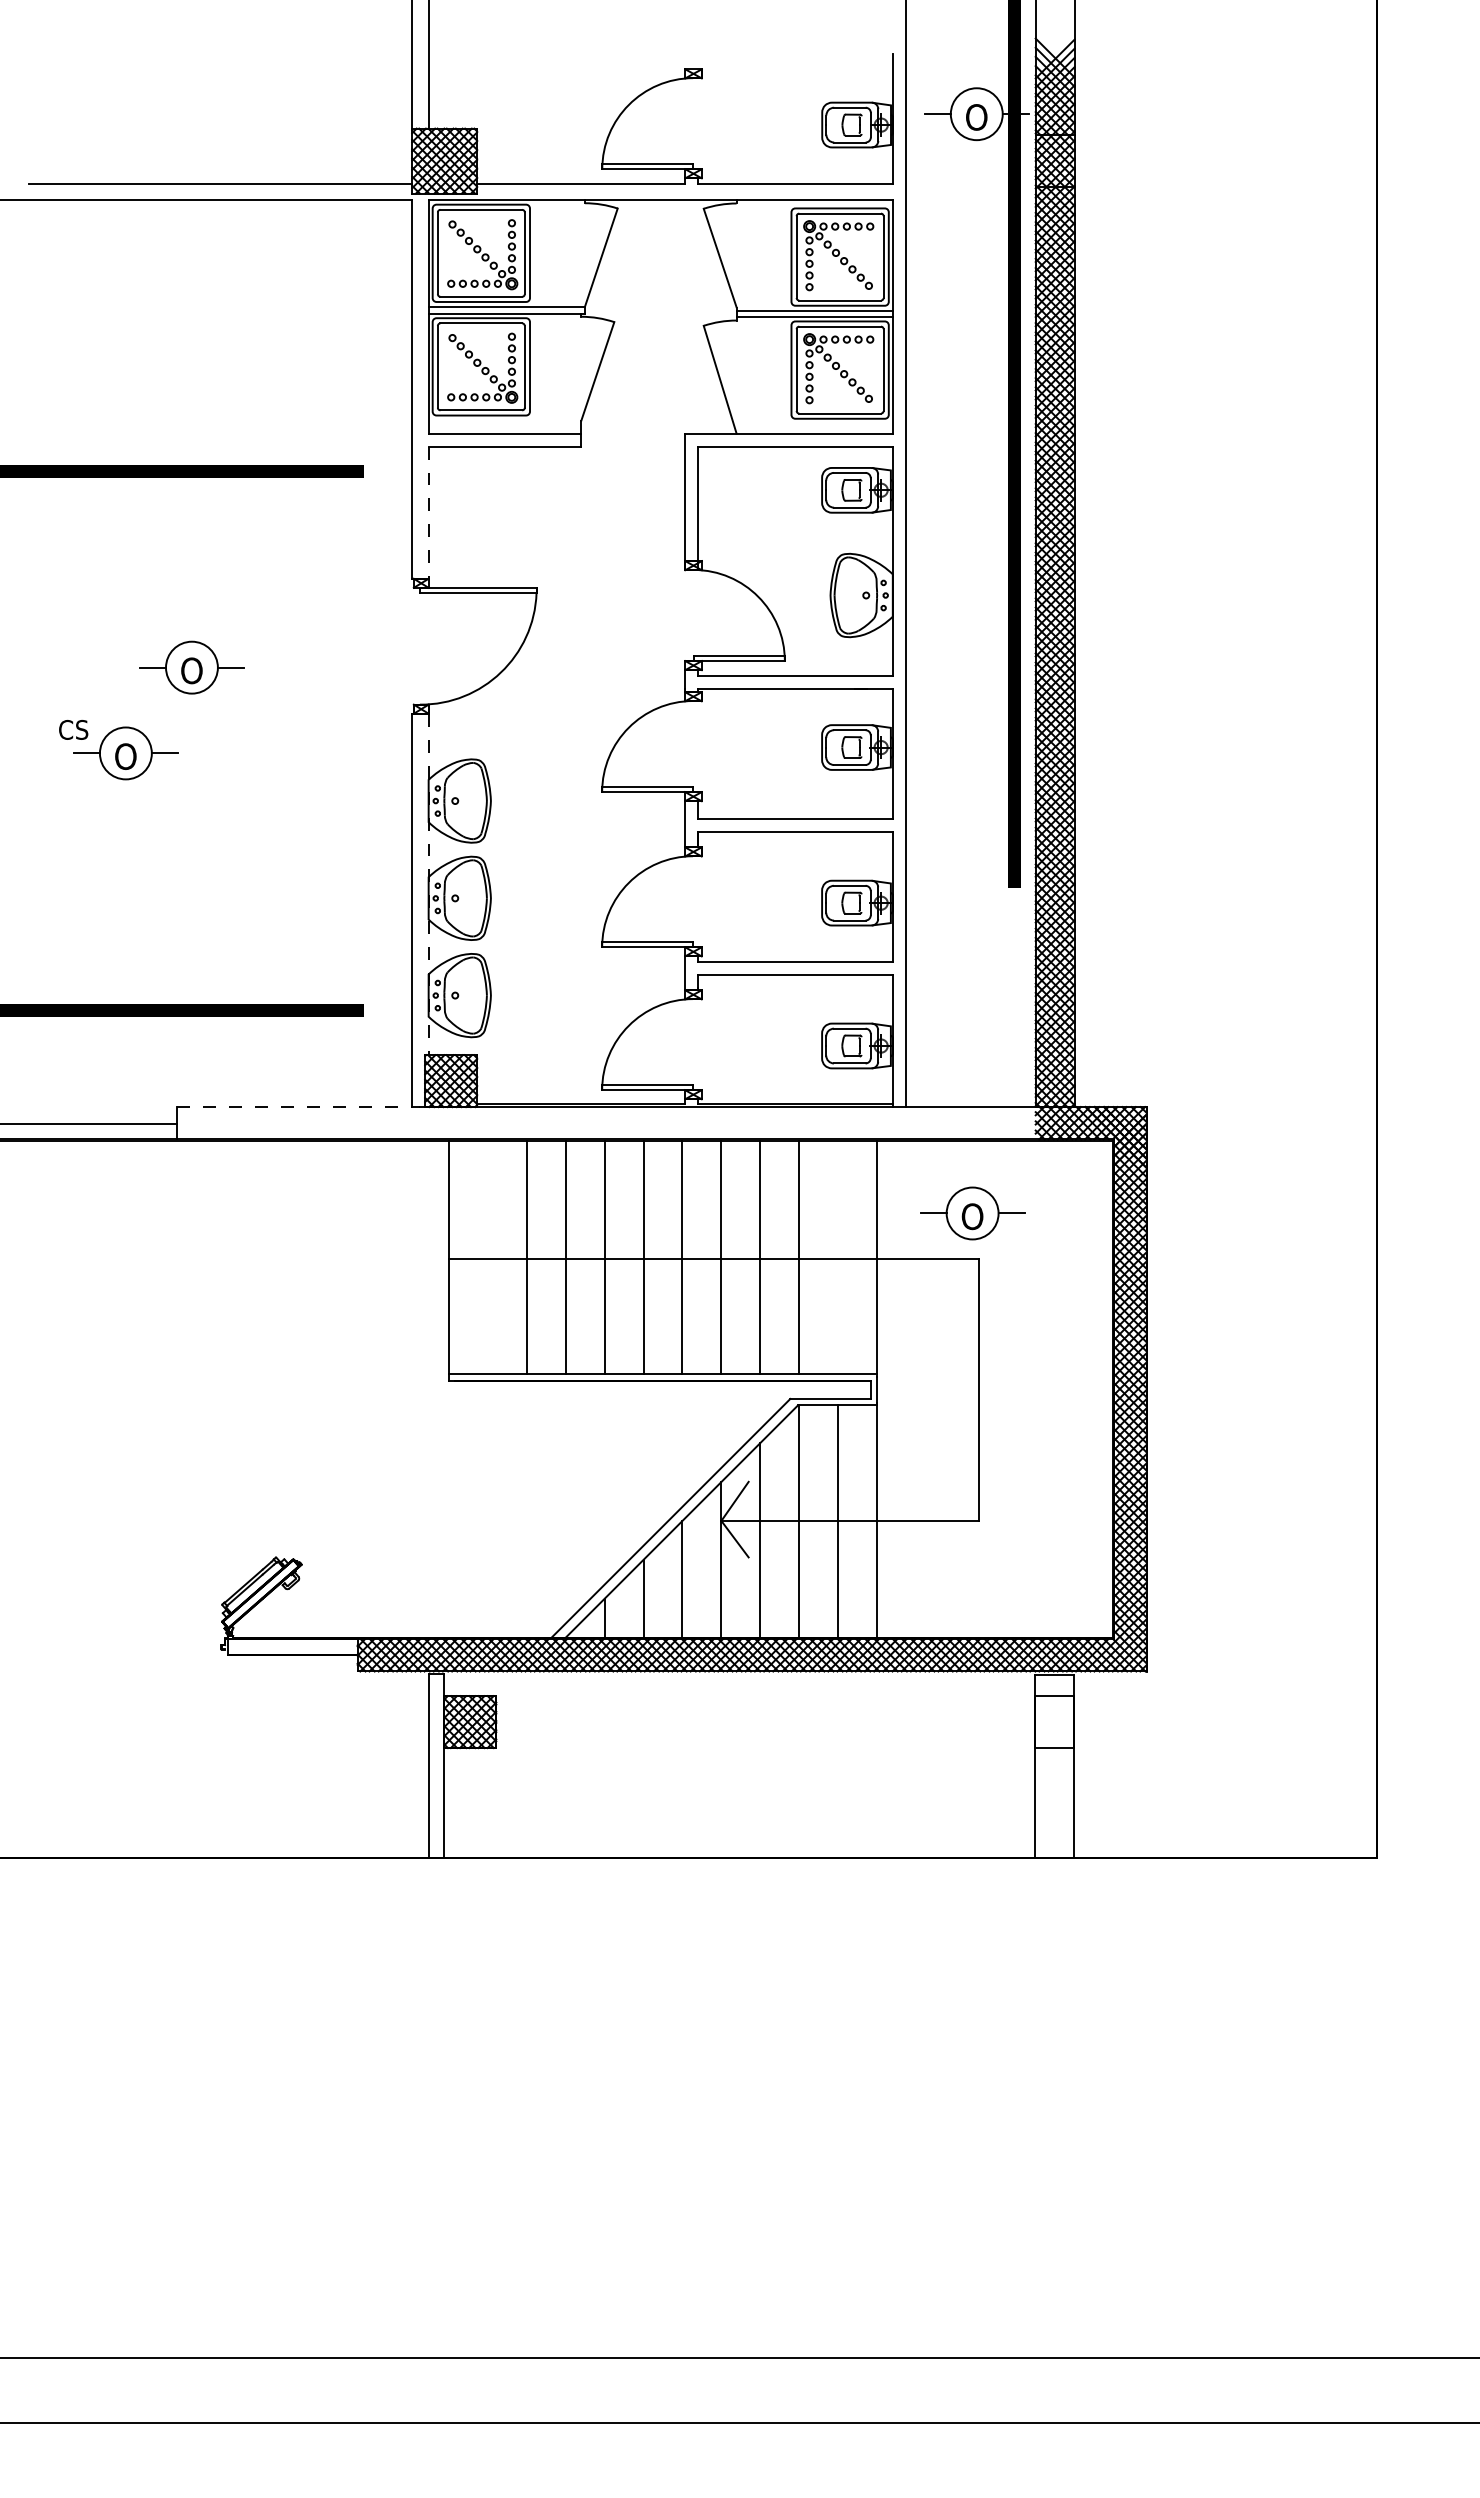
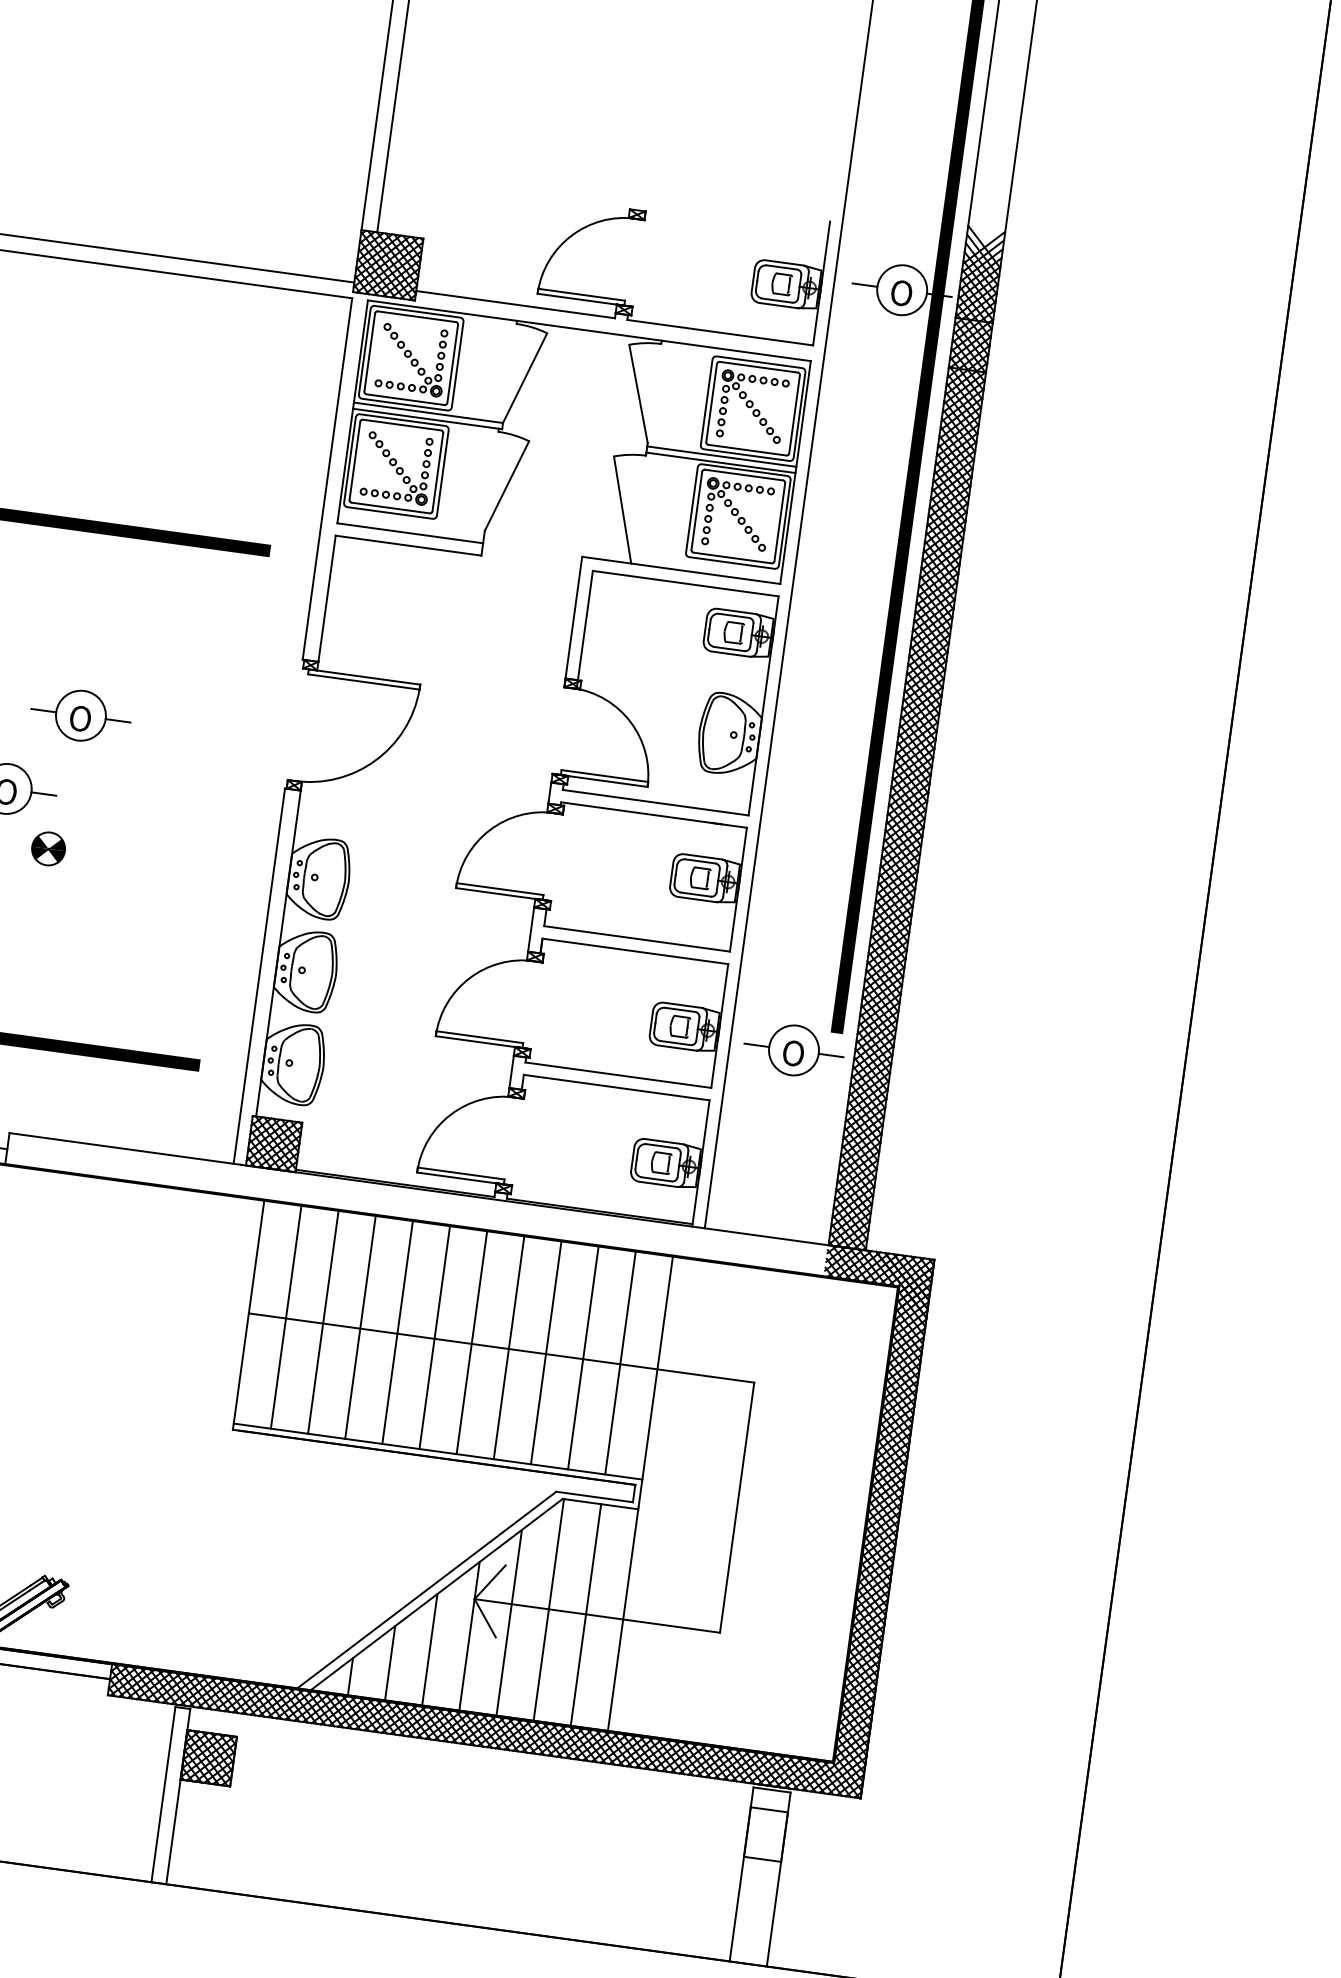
line: (428, 513) -> (326, 599), dashed -> solid
part: (177, 809) -> (48, 849), added
line: (428, 884) -> (278, 953), dashed -> solid
line: (299, 1107) -> (126, 1149), dashed -> solid
part: (972, 1213) -> (793, 1050), moved
line: (487, 1257) -> (285, 1317), added
line: (838, 1257) -> (620, 1363), added

